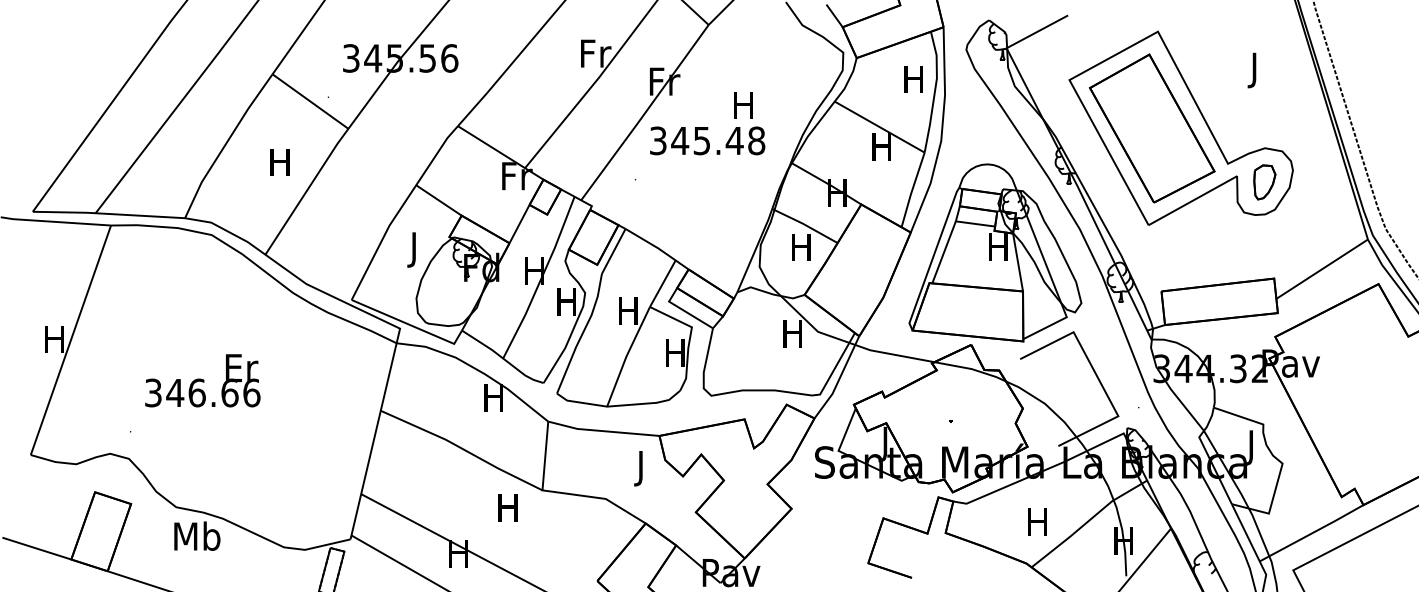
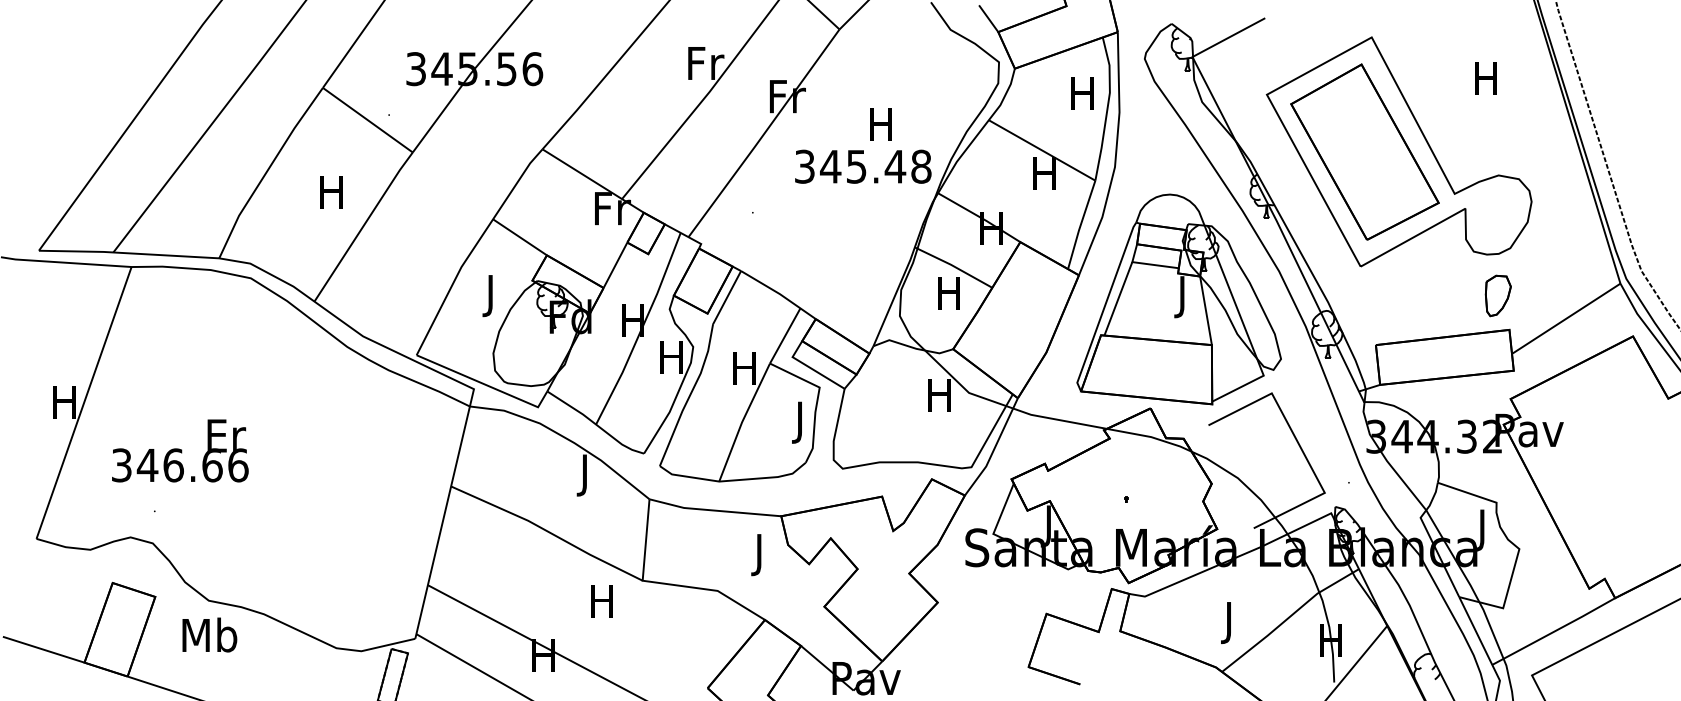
text: (1254, 70) -> (1485, 83), J -> H
text: (707, 140) -> (863, 166), moved
part: (1264, 182) -> (1497, 295), moved
text: (998, 251) -> (1182, 297), H -> J
text: (674, 356) -> (799, 422), H -> J
text: (202, 380) -> (180, 450), moved
text: (493, 401) -> (584, 475), H -> J
text: (1037, 526) -> (1228, 623), H -> J
text: (197, 535) -> (209, 634), moved

